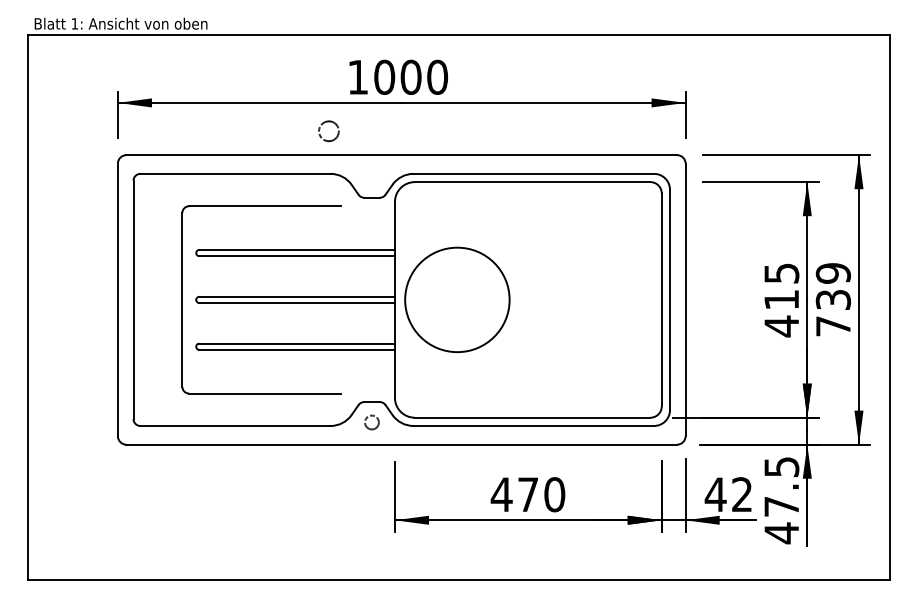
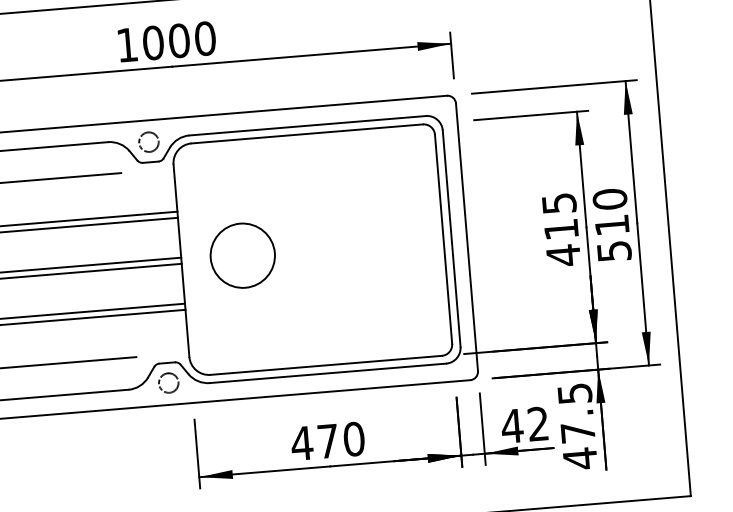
circle: (328, 131) -> (148, 142), moved
circle: (457, 299) -> (242, 255), size x0.62
text: (833, 299) -> (612, 224), 739 -> 510
circle: (371, 422) -> (168, 383), size x1.43

